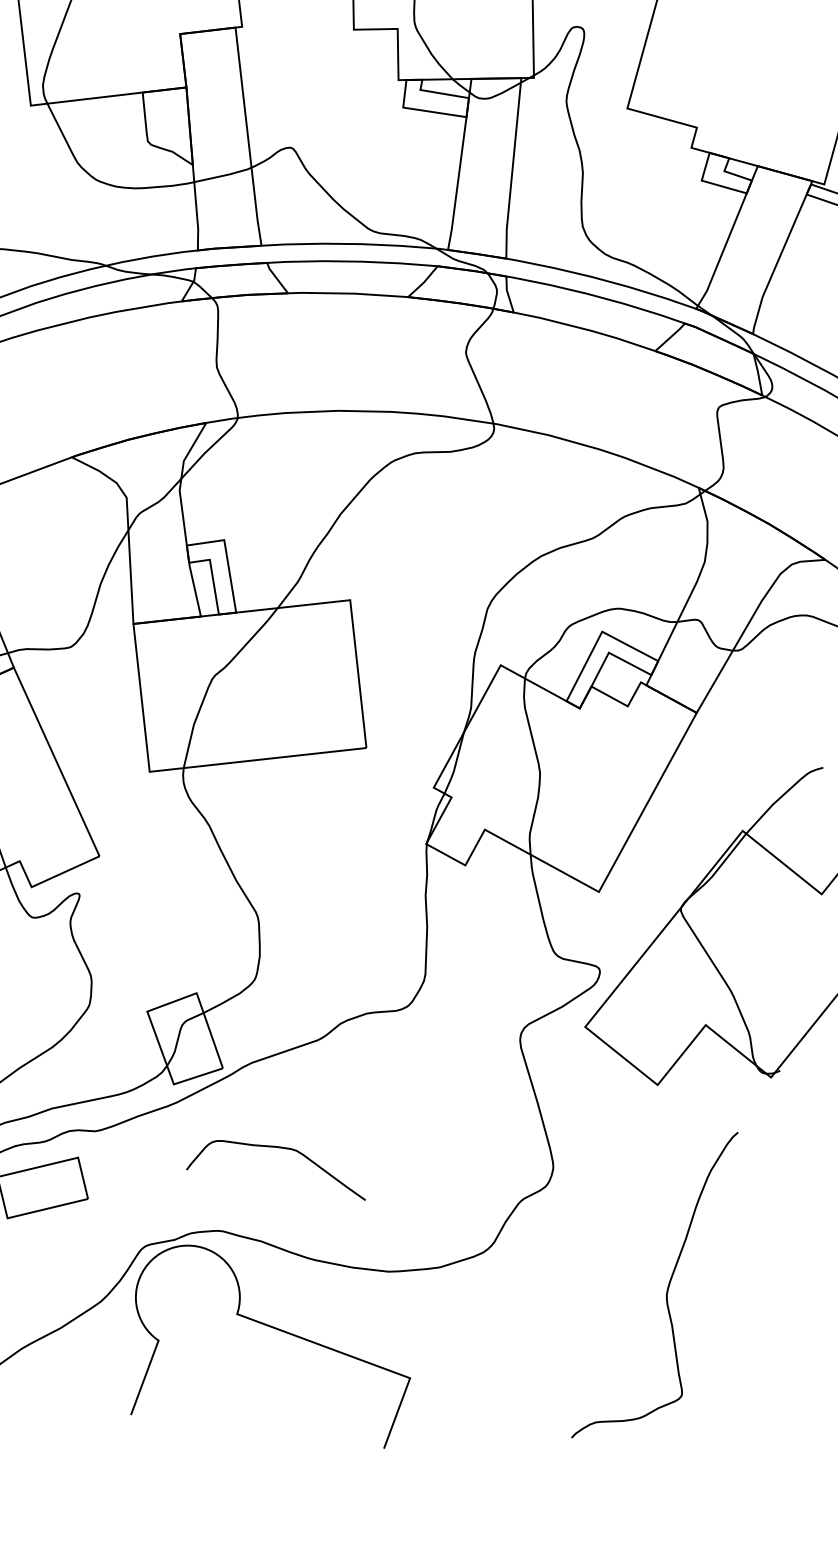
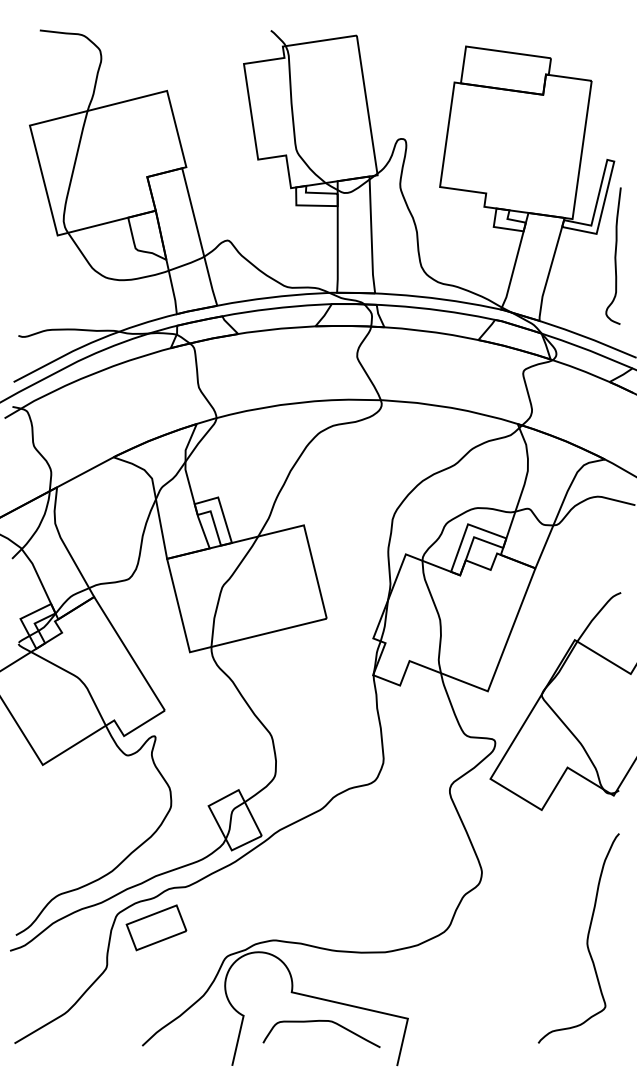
curve: (280, 1148) -> (321, 1021), moved
curve: (666, 1286) -> (586, 938), moved

